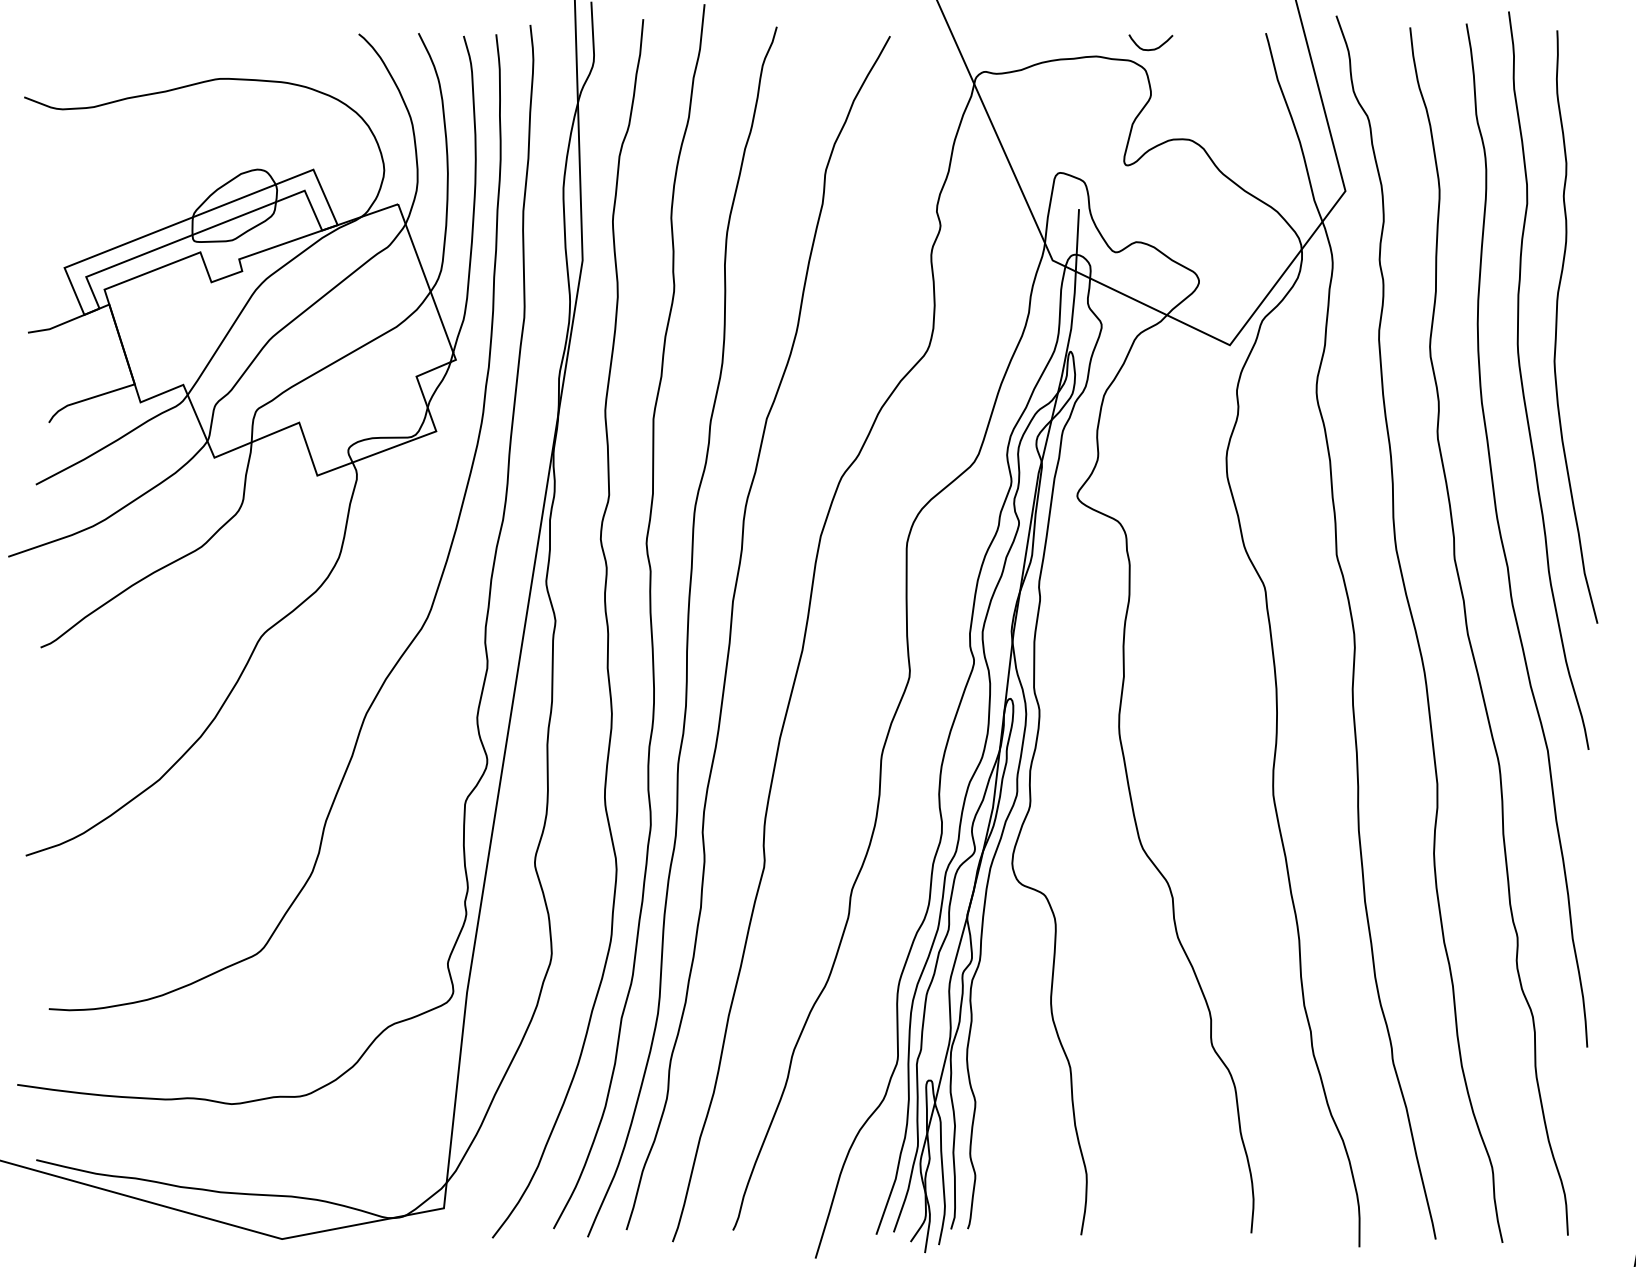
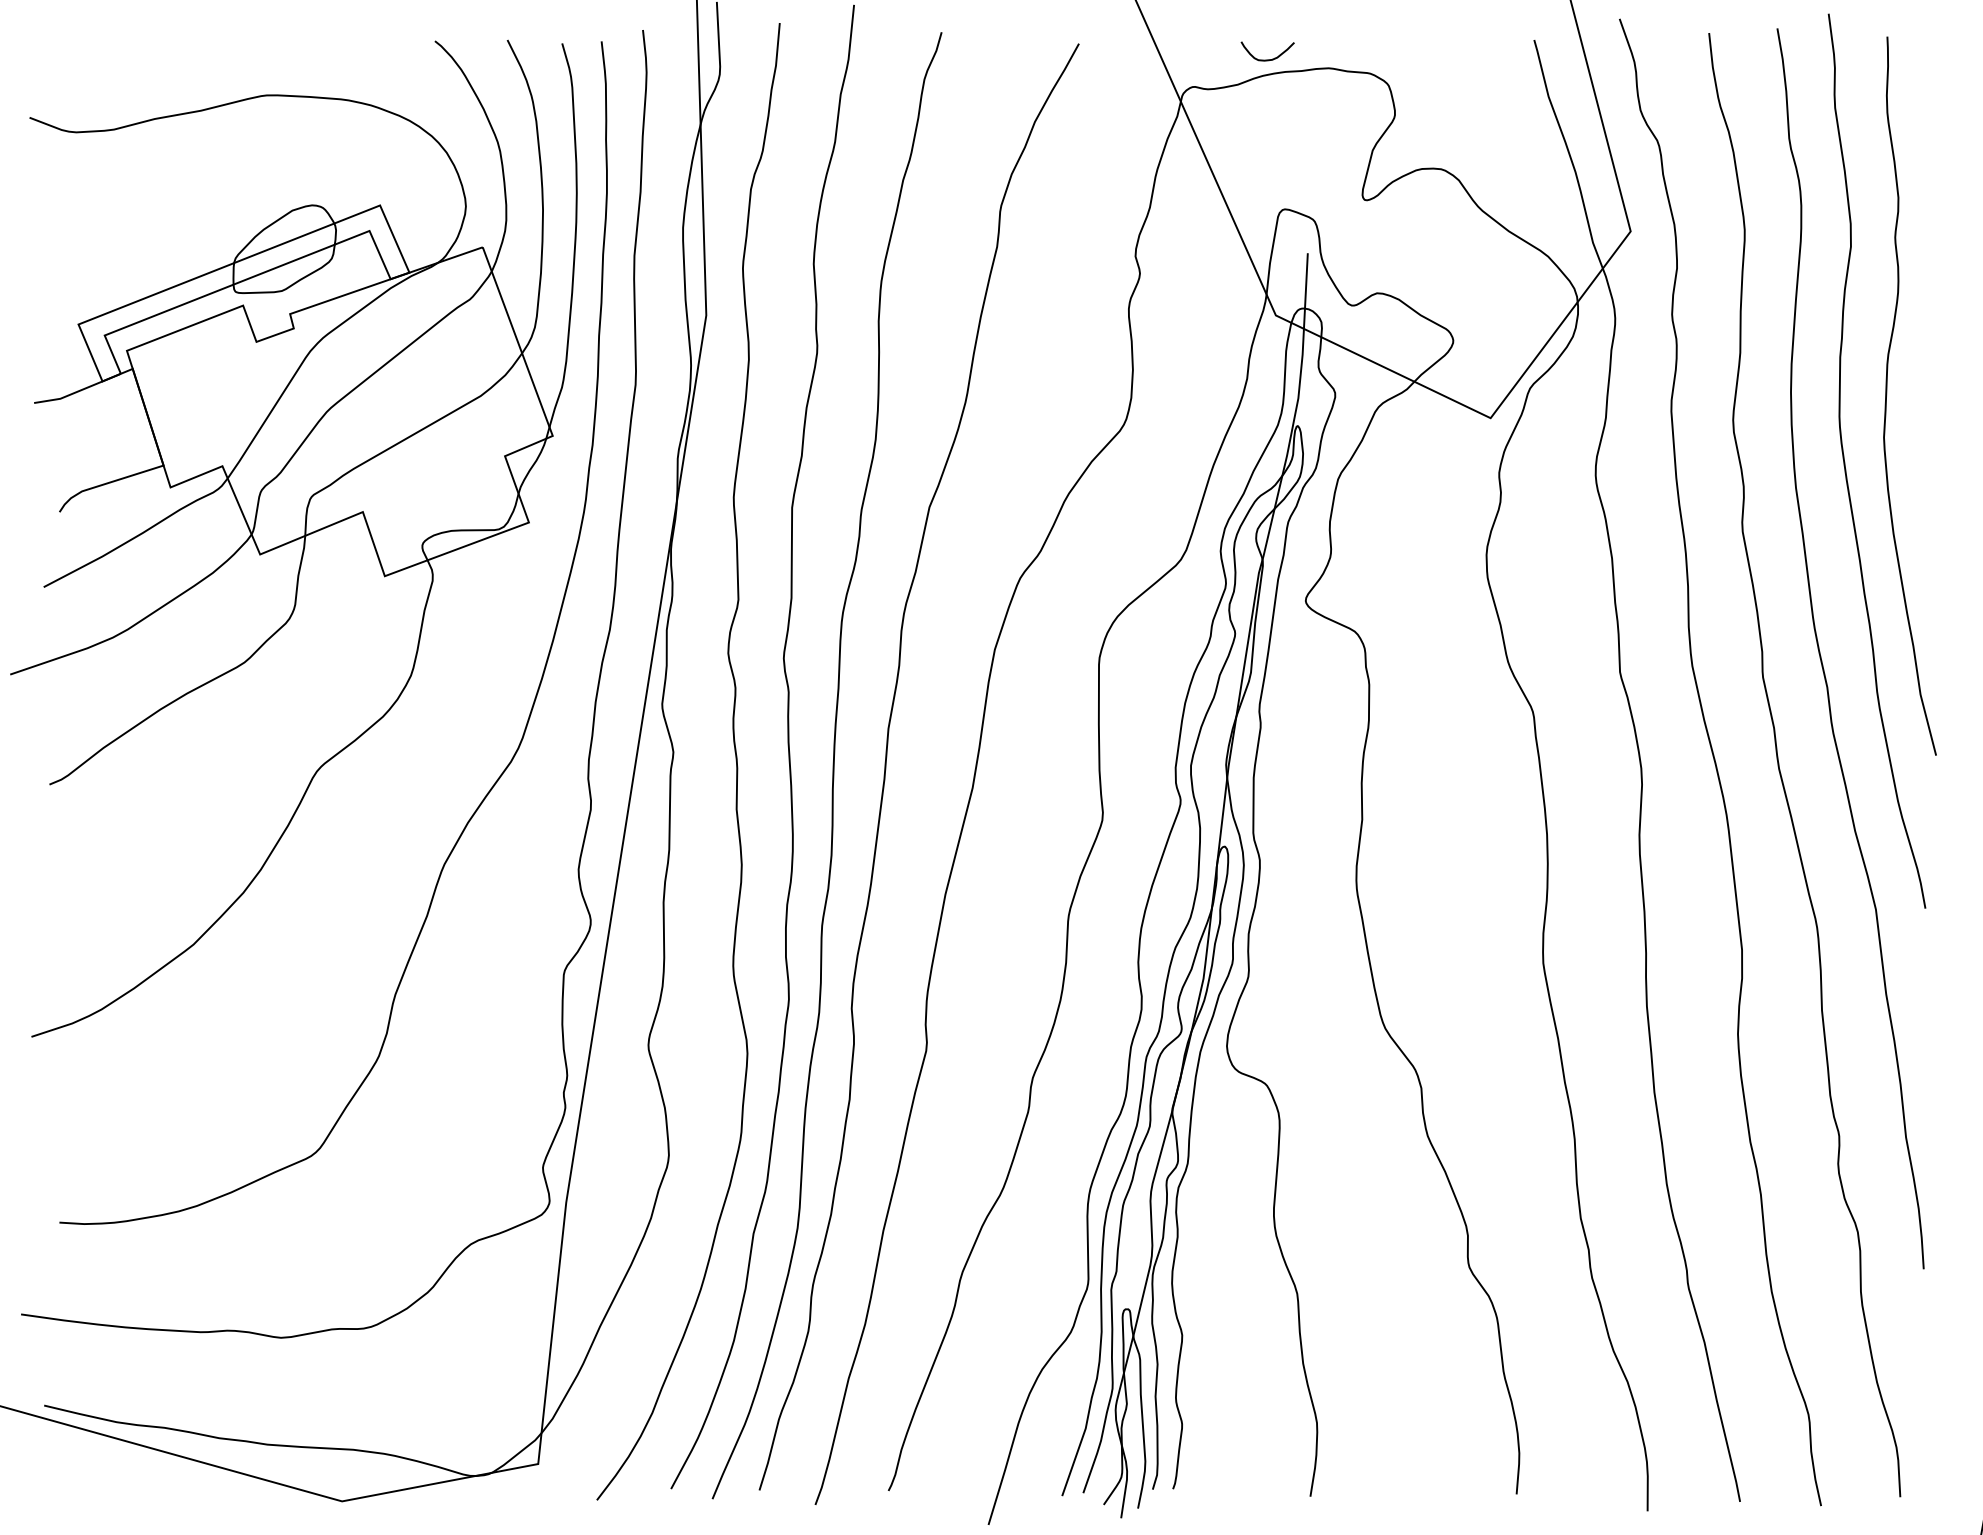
curve: (1152, 48) -> (1269, 58), moved

